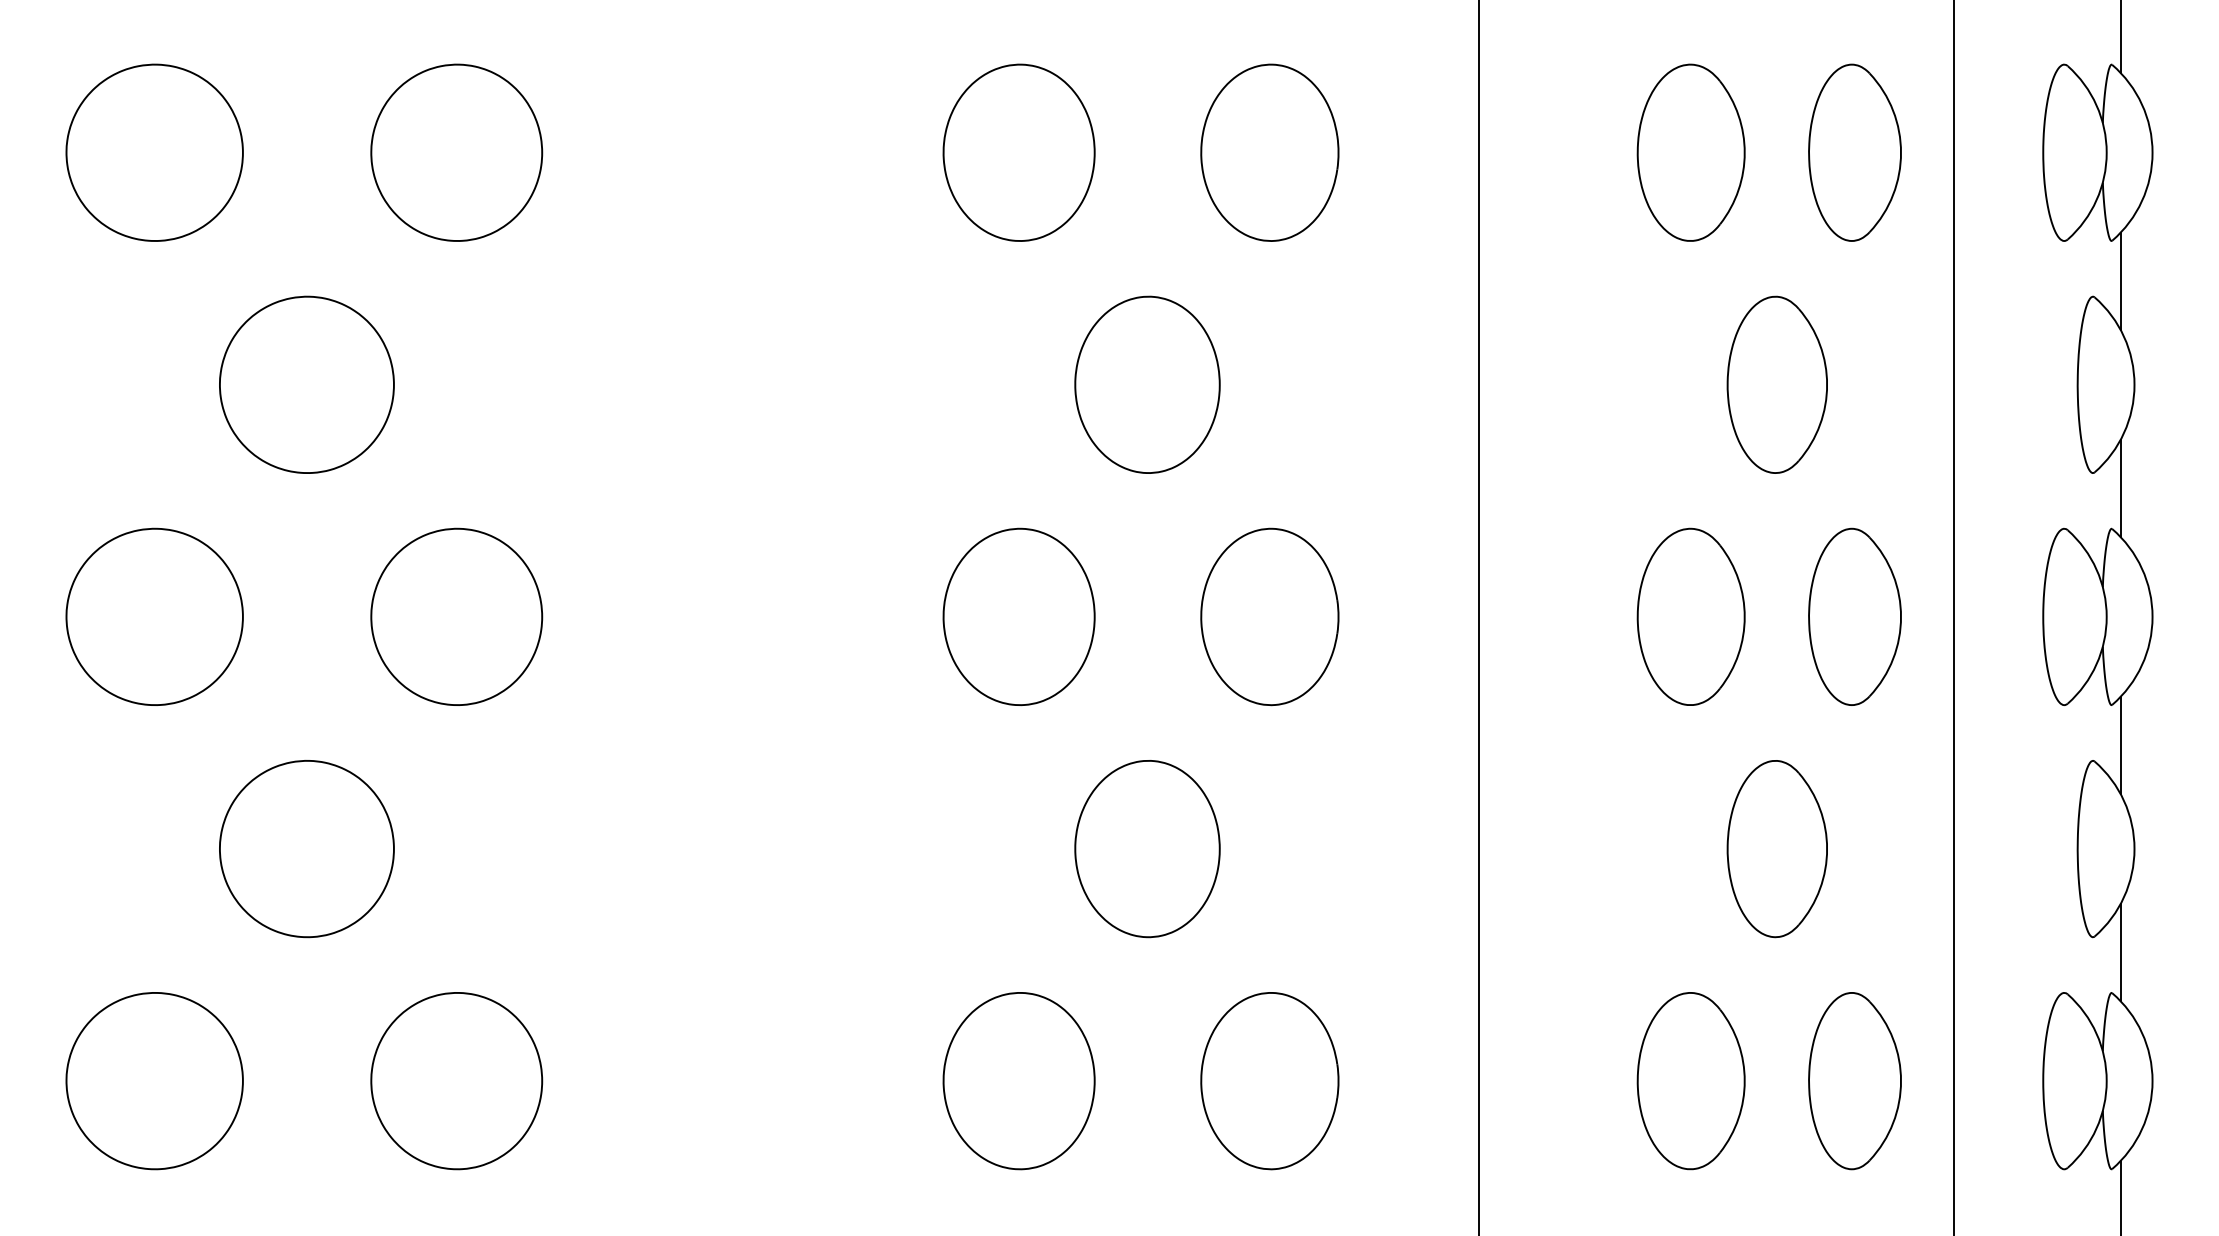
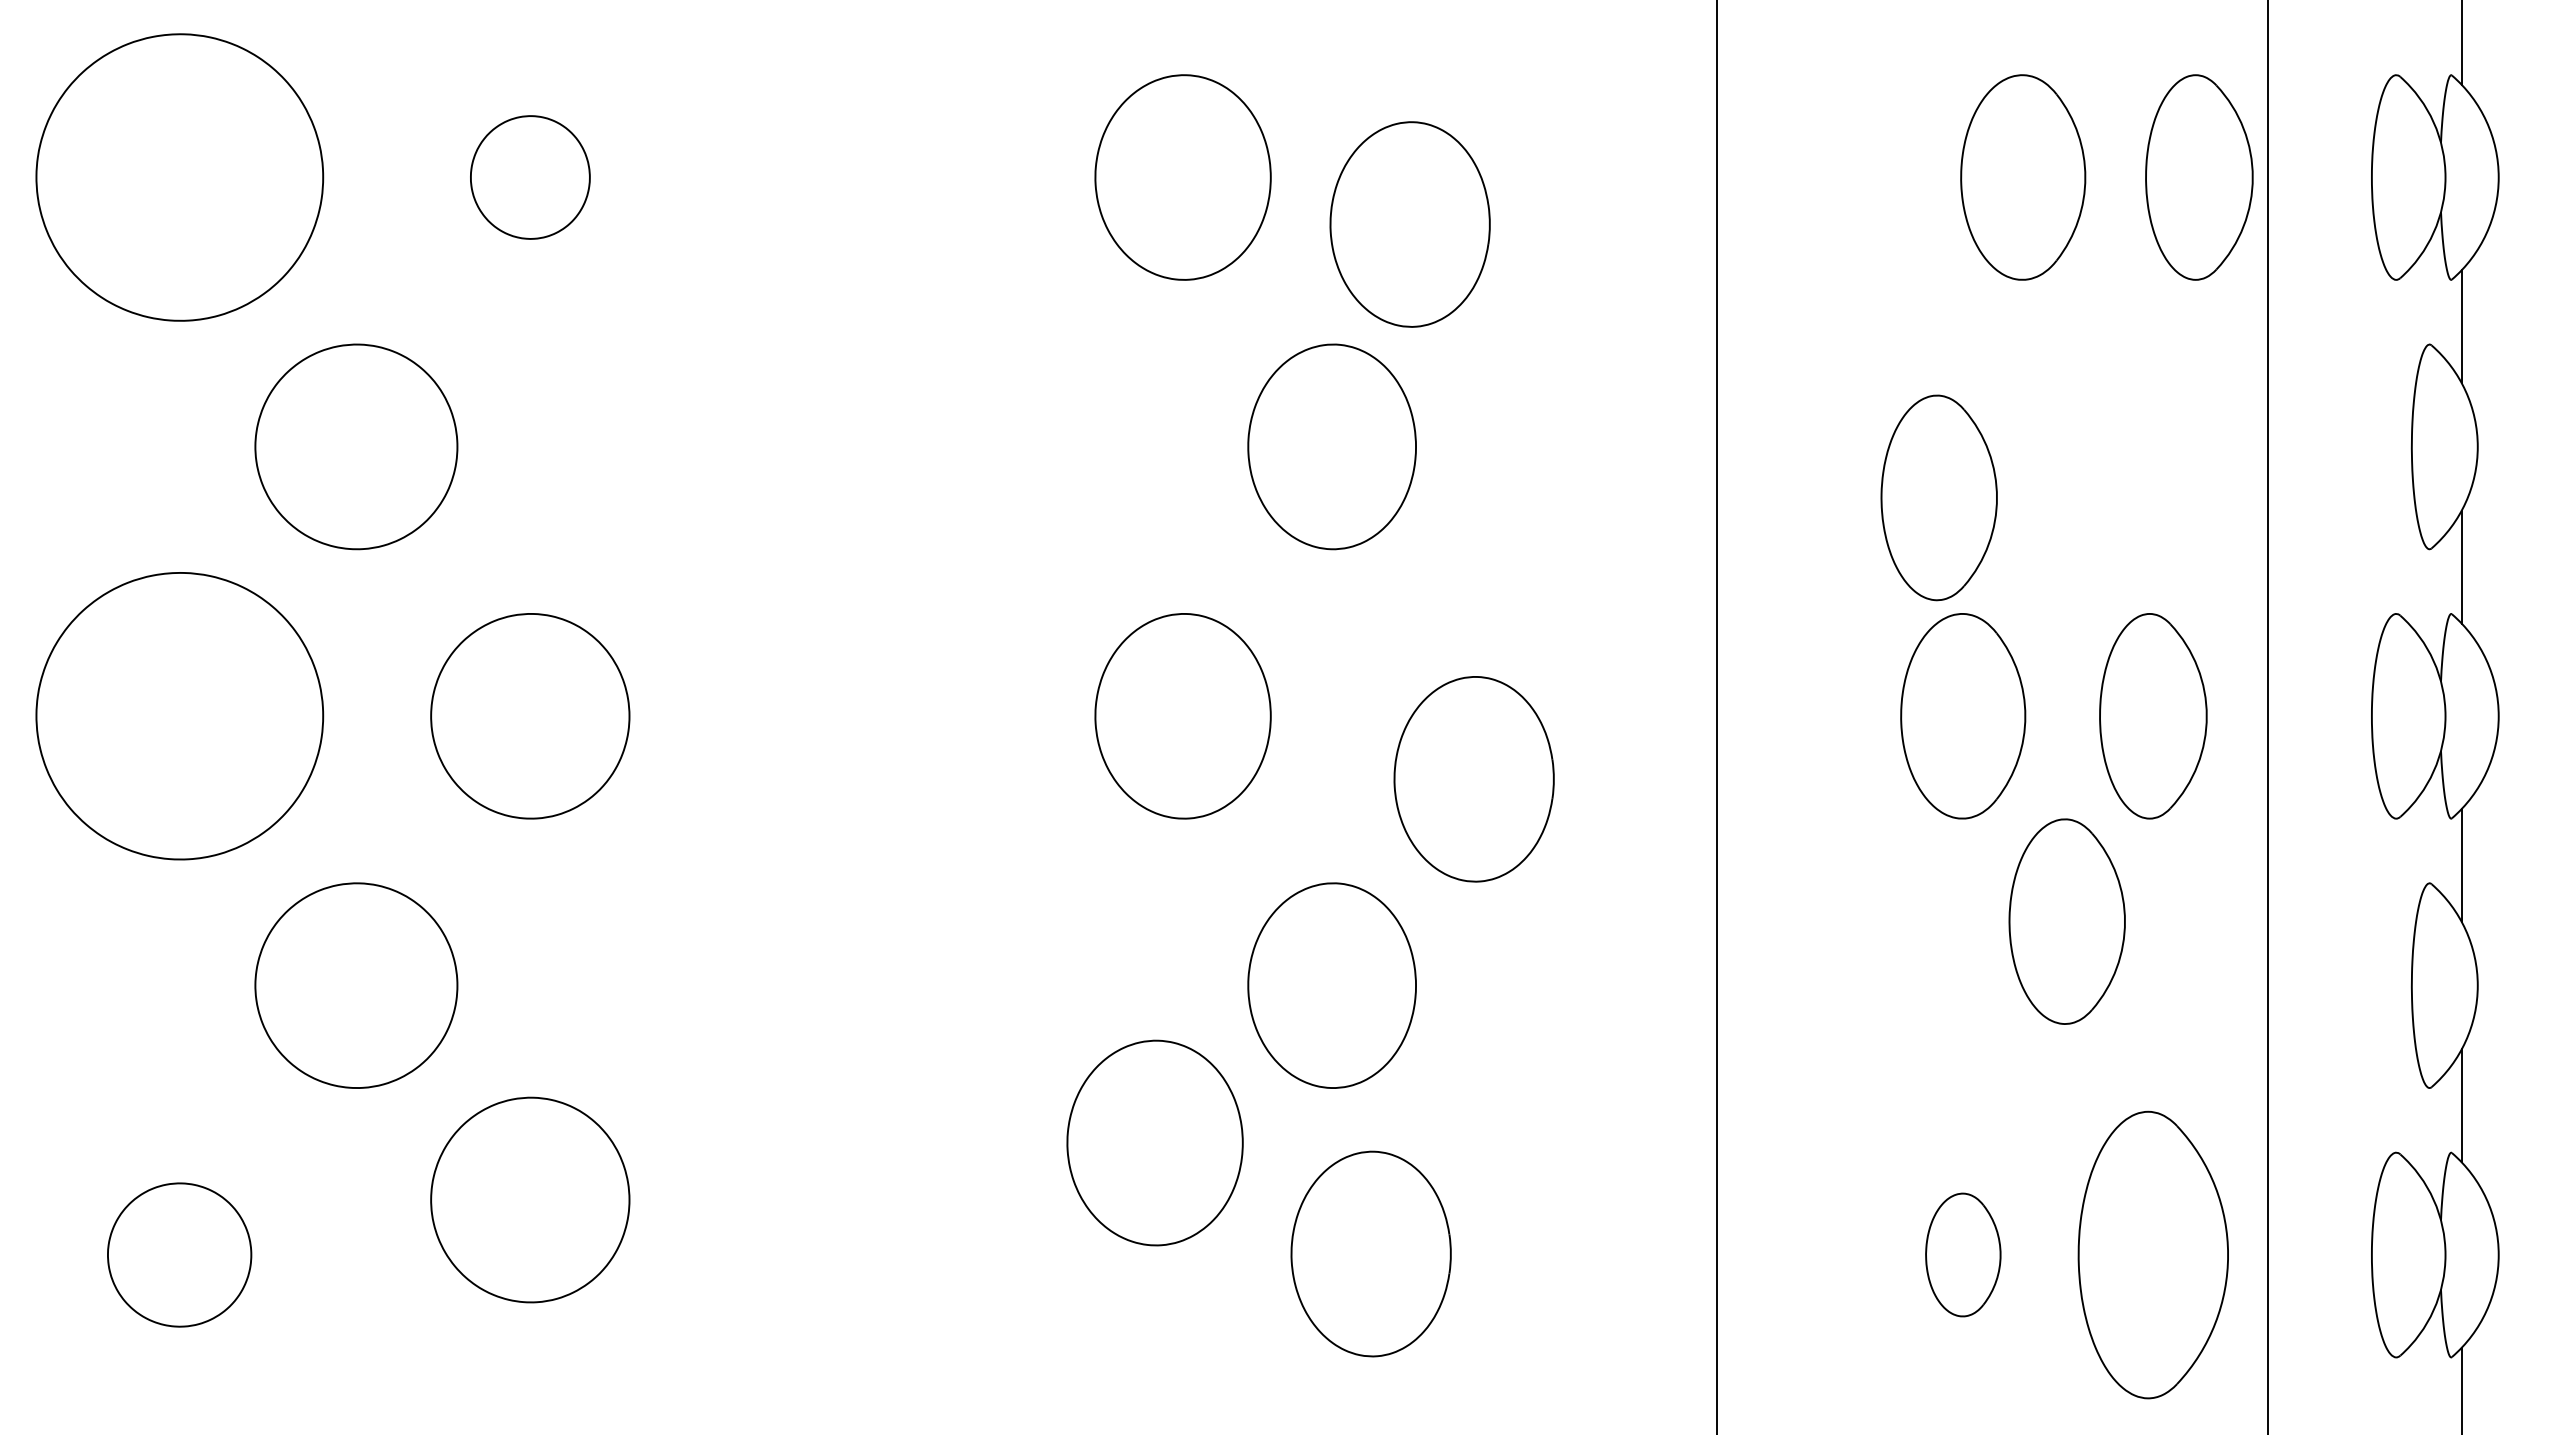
part: (154, 152) -> (179, 177), size x1.4
part: (456, 152) -> (530, 177), size x0.6
part: (1269, 152) -> (1409, 224), moved
part: (1691, 152) -> (2023, 177), moved
part: (1855, 152) -> (2199, 177), moved
part: (1776, 384) -> (1938, 497), moved
part: (154, 617) -> (179, 716), size x1.4
part: (1269, 617) -> (1473, 779), moved
part: (1776, 848) -> (2066, 921), moved
part: (154, 1080) -> (179, 1254), size x0.7
part: (456, 1080) -> (530, 1199), moved
part: (1018, 1080) -> (1154, 1142), moved
part: (1269, 1080) -> (1370, 1253), moved
part: (1691, 1080) -> (1963, 1254), size x0.6
part: (1855, 1080) -> (2153, 1254), size x1.4

